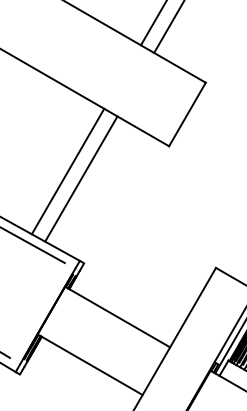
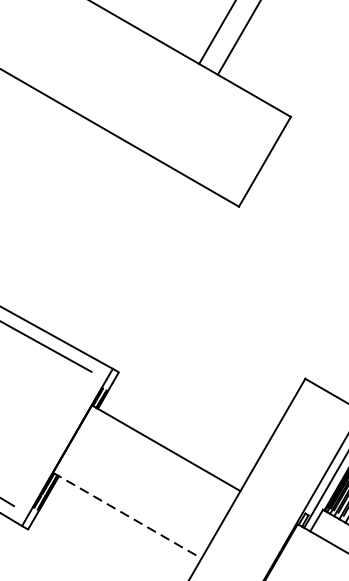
line: (67, 171) -> (95, 242), removed
line: (81, 178) -> (115, 252), removed
line: (90, 364) -> (127, 515), solid -> dashed

